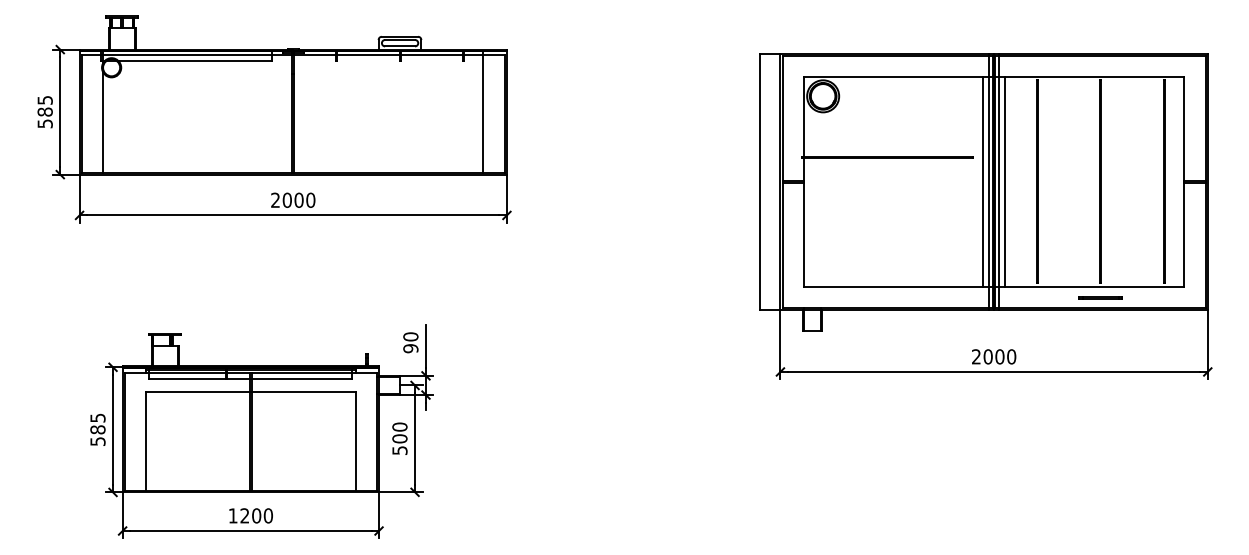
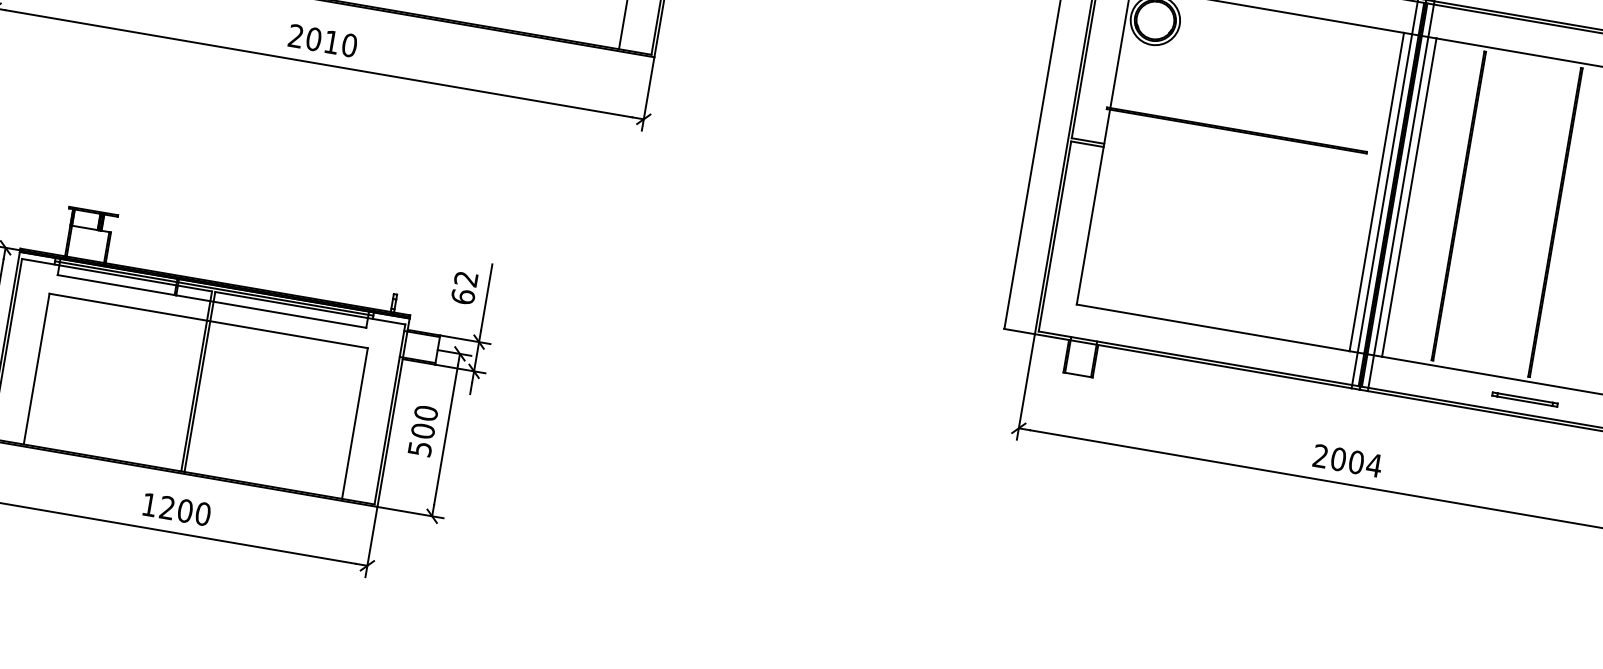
text: (298, 199) -> (331, 40), 2000 -> 2010
text: (410, 342) -> (464, 287), 90 -> 62
text: (1011, 356) -> (1374, 464), 2000 -> 2004

